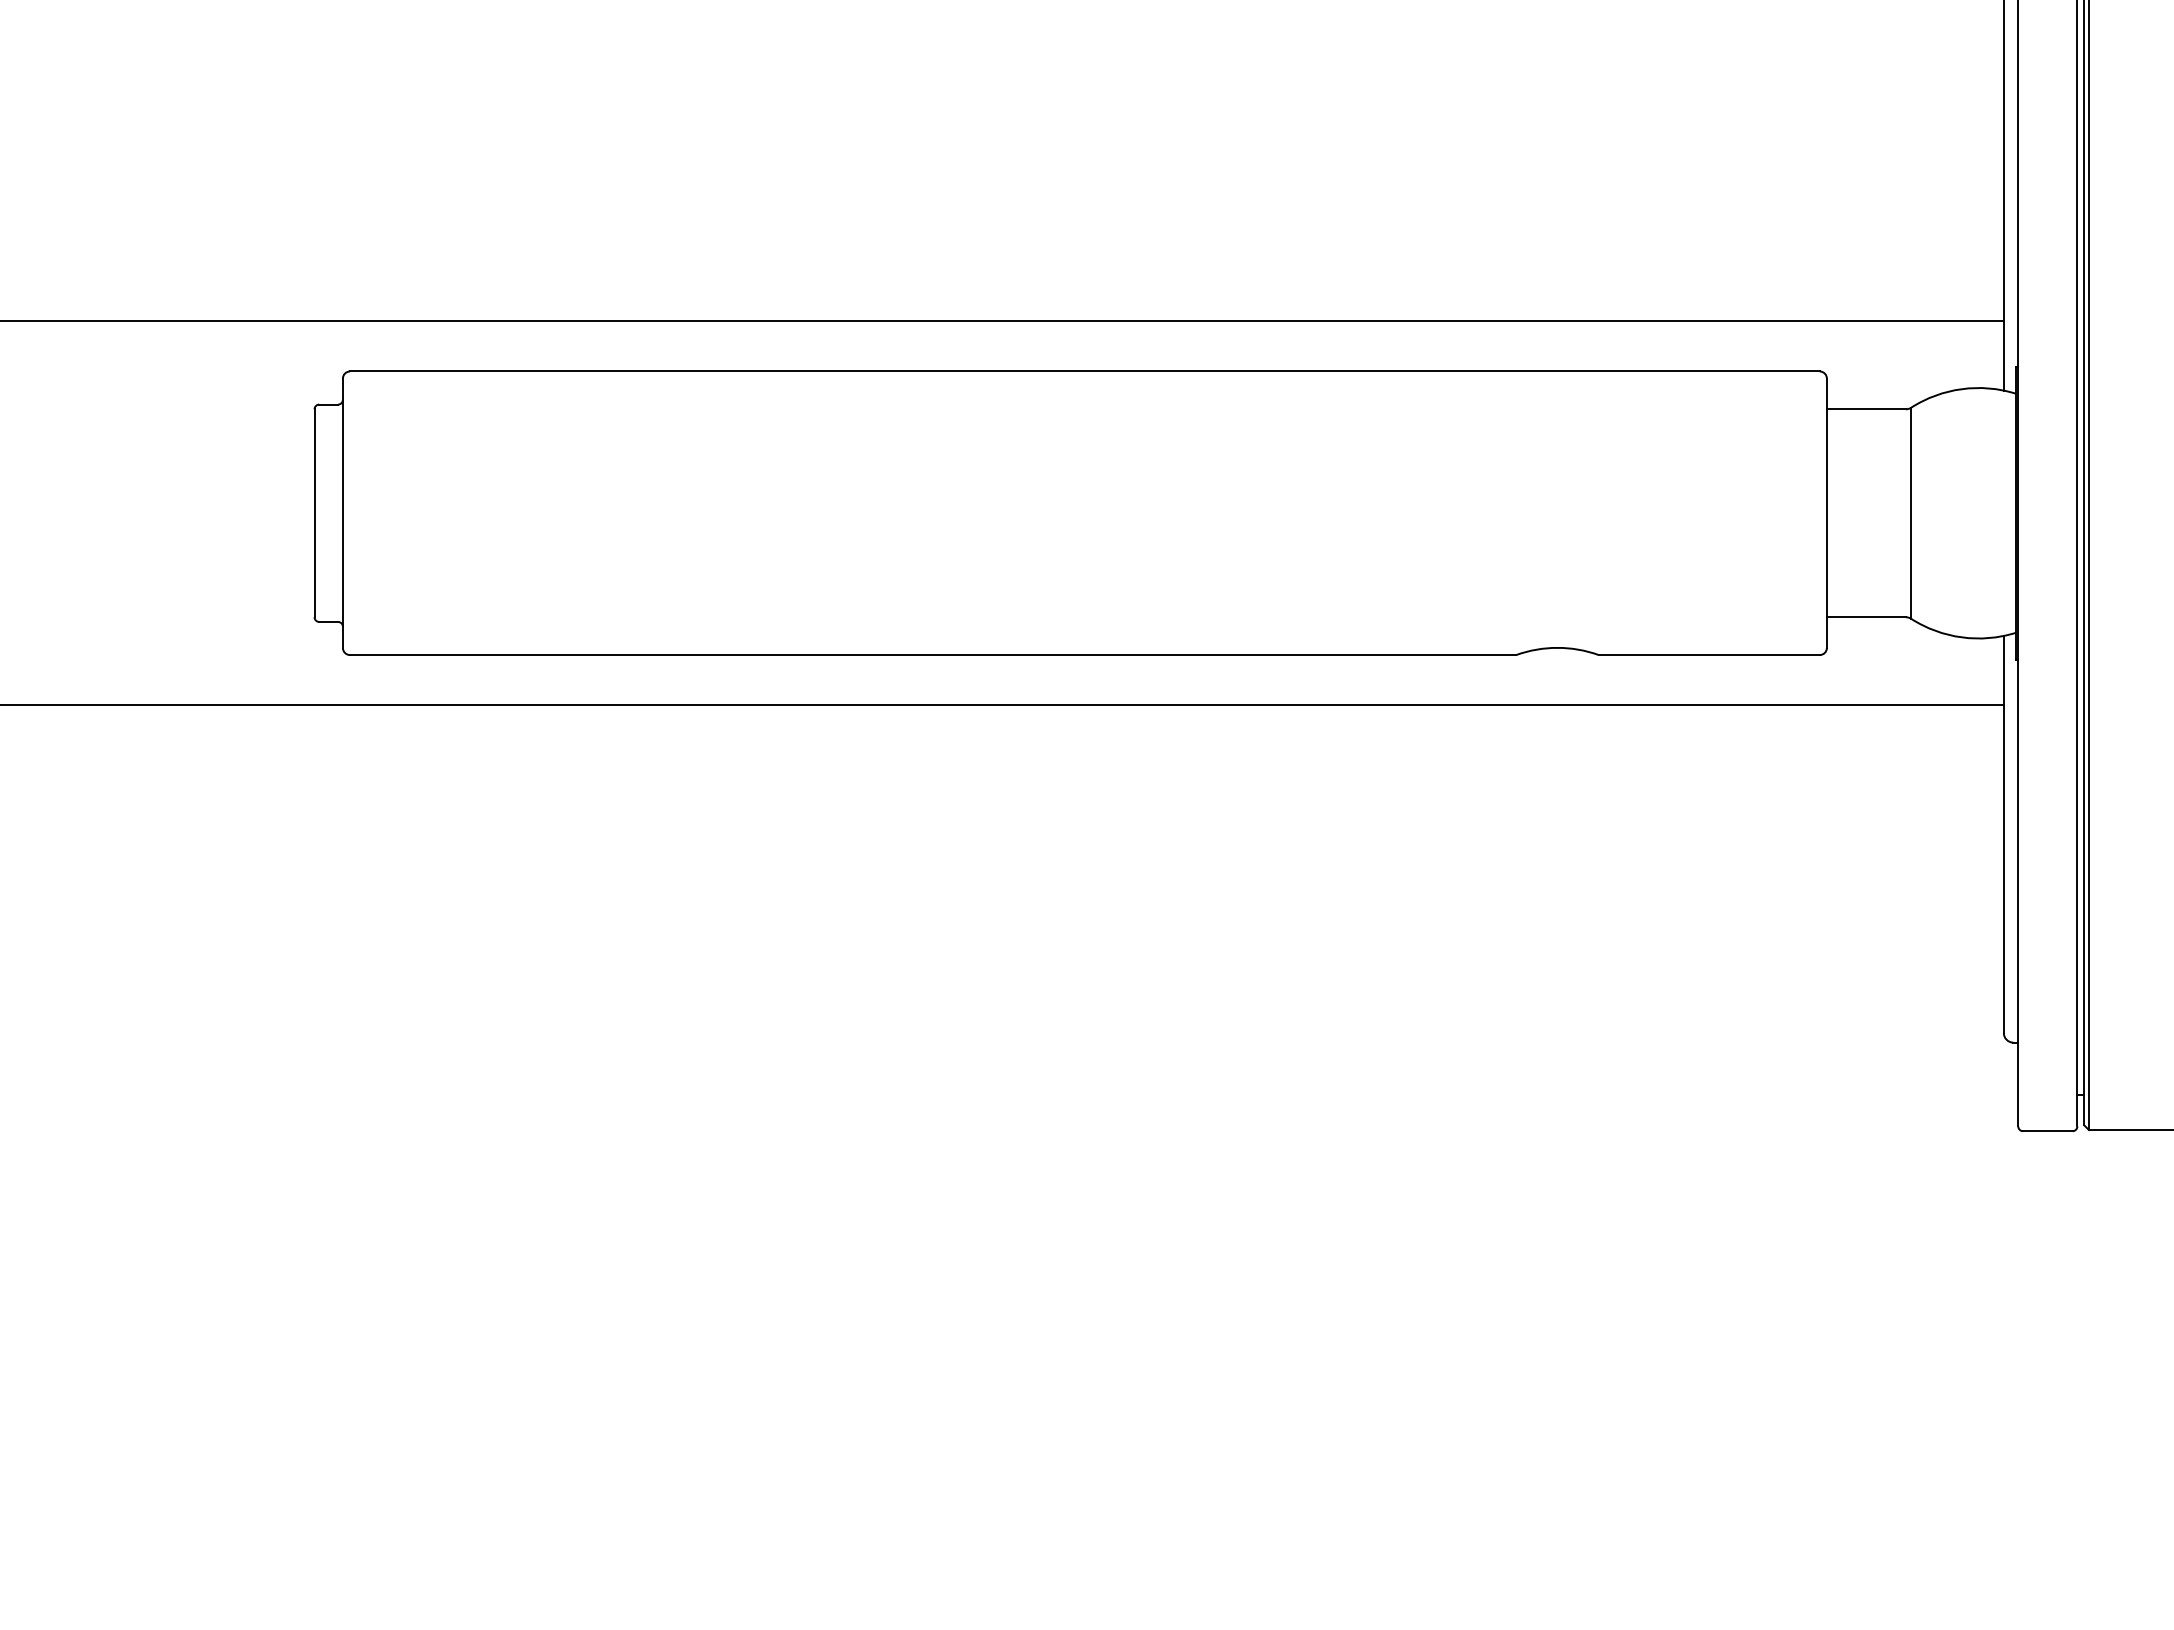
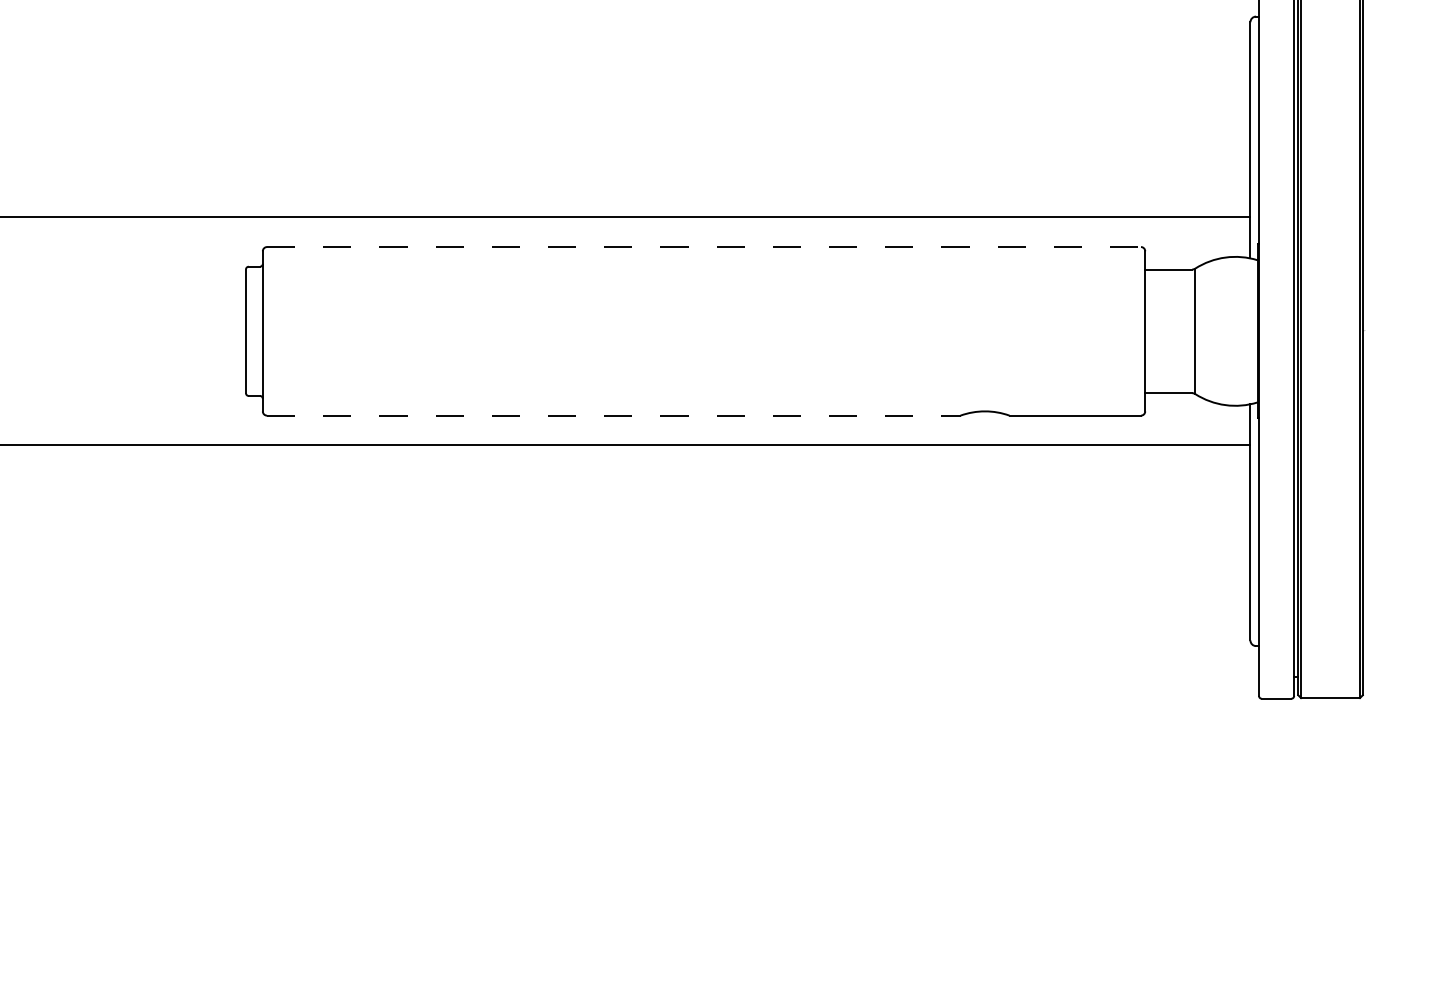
line: (1085, 372) -> (704, 247), solid -> dashed
line: (932, 654) -> (613, 415), solid -> dashed

